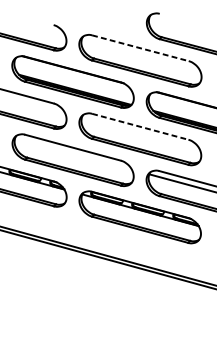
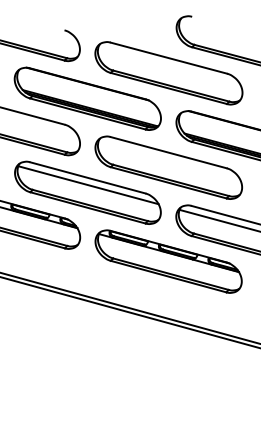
line: (140, 48) -> (169, 58), dashed -> solid
line: (140, 126) -> (168, 152), dashed -> solid
line: (73, 154) -> (88, 185), added

